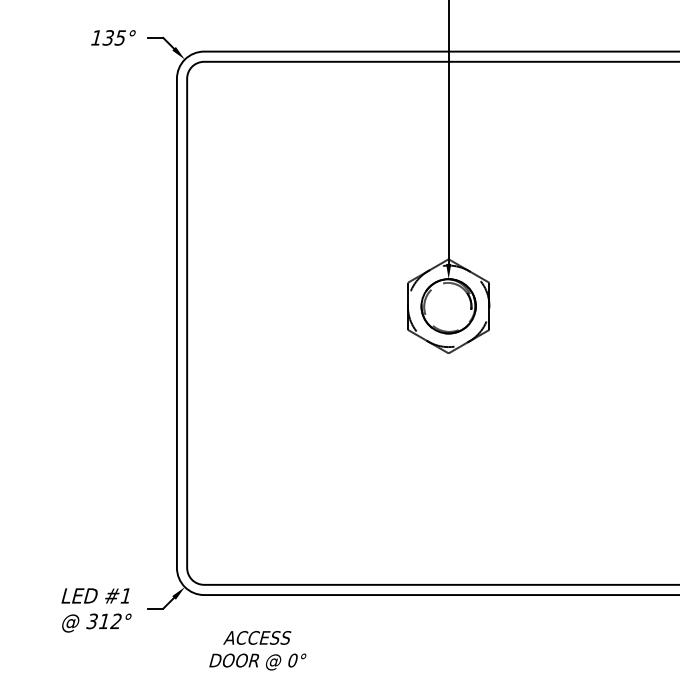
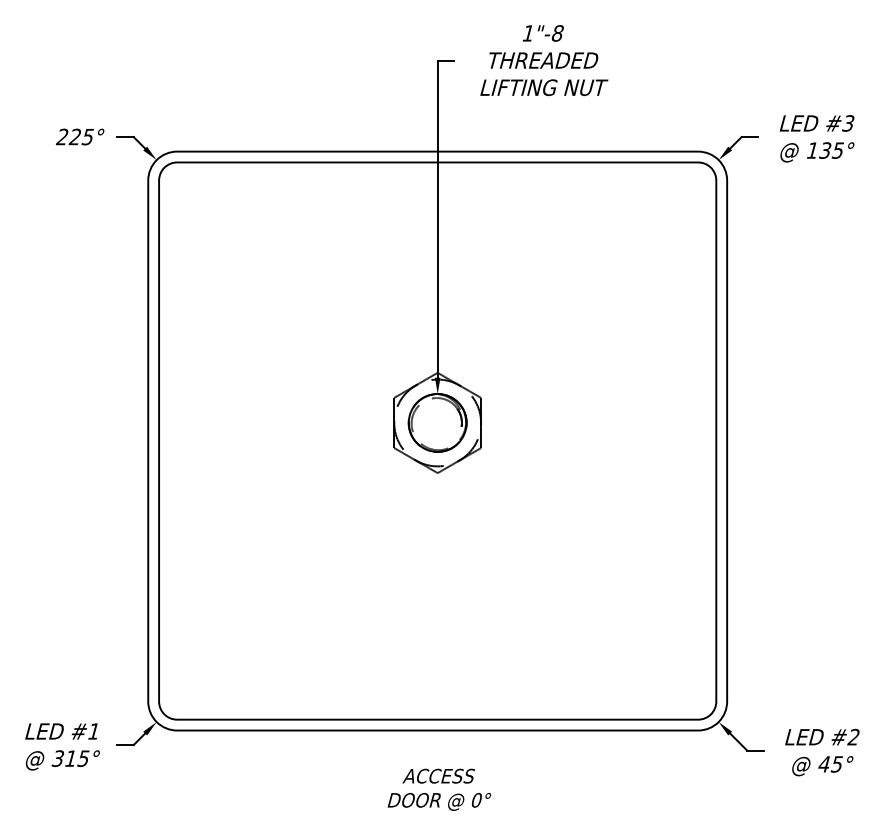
text: (102, 37) -> (68, 136), 135° -> 225°
text: (116, 621) -> (83, 758), 312° -> 315°
text: (256, 650) -> (438, 789), moved

